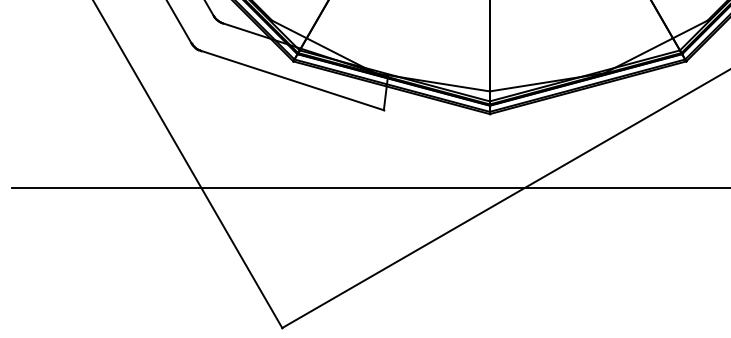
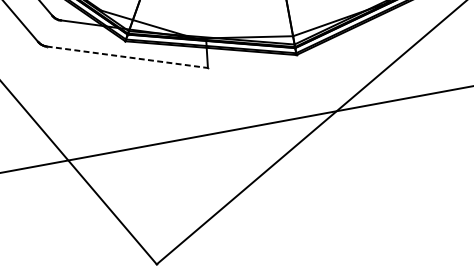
line: (292, 80) -> (127, 57), solid -> dashed

